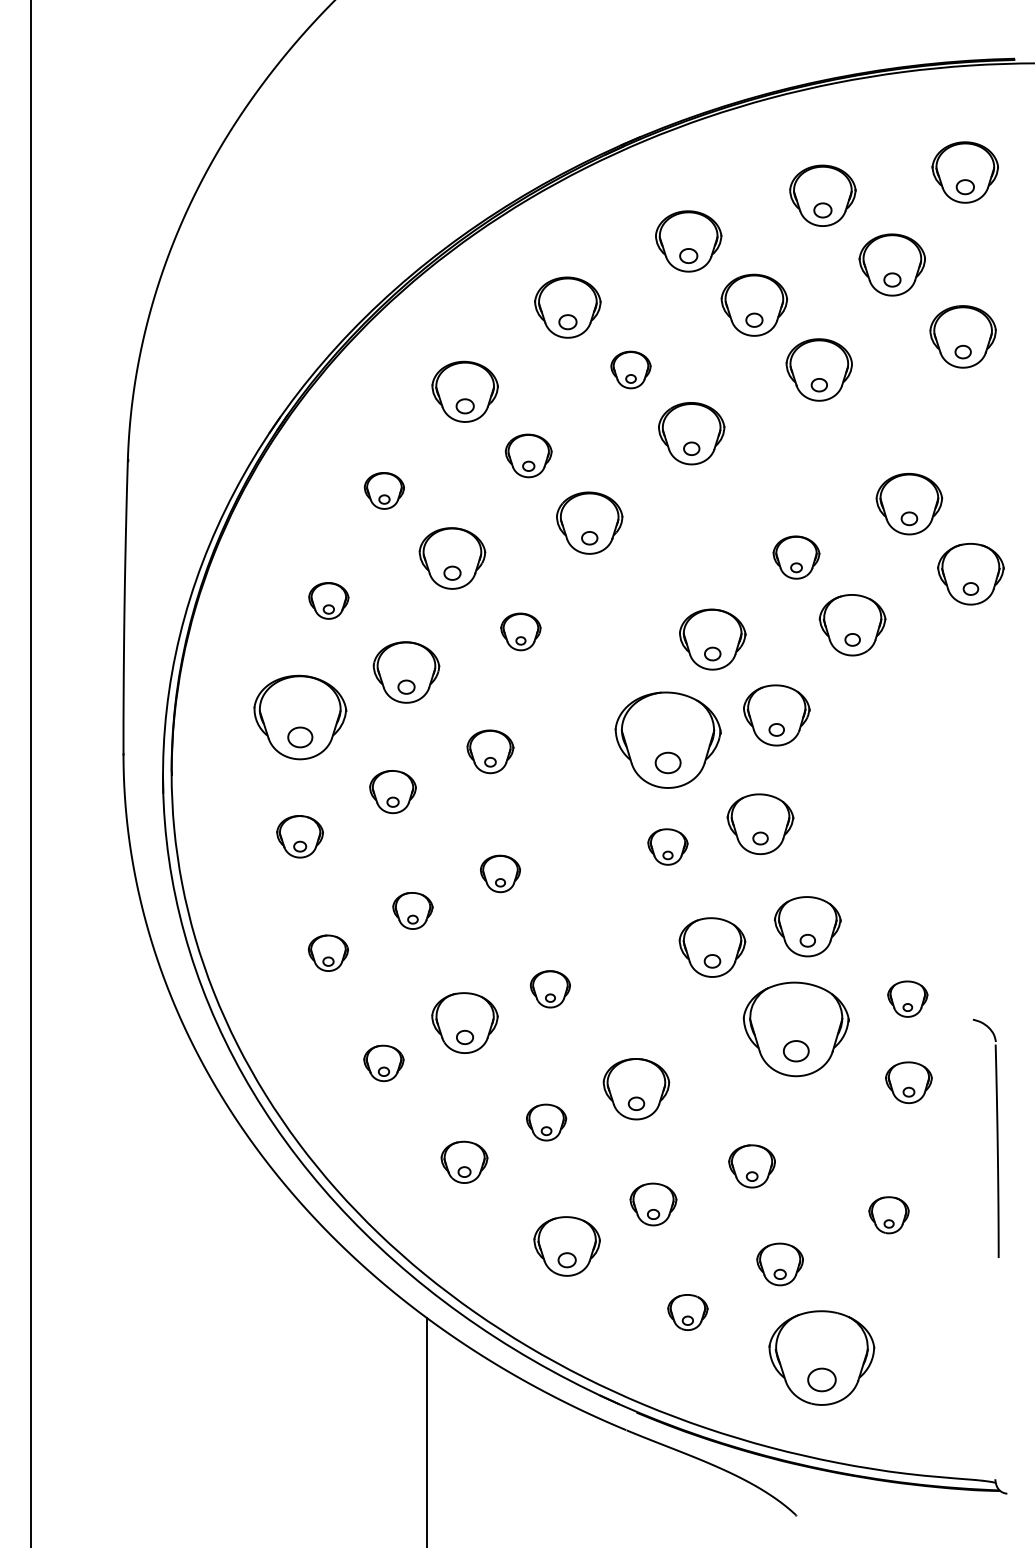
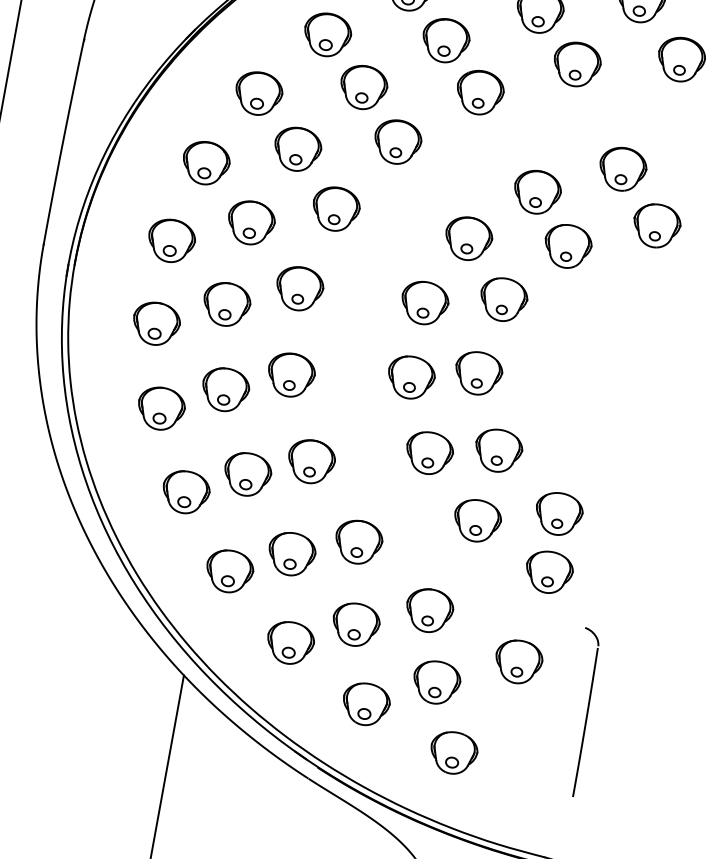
part: (630, 369) -> (445, 40), size x1.67
part: (528, 455) -> (363, 87), size x1.43
part: (384, 490) -> (258, 93), size x1.67
part: (796, 557) -> (537, 192), size x1.43
part: (328, 600) -> (206, 163), size x1.67
part: (520, 631) -> (335, 208), size x1.67
part: (300, 717) -> (171, 240), size x0.71
part: (667, 739) -> (424, 302), size x0.62
part: (490, 751) -> (299, 288), size x1.43
part: (392, 791) -> (226, 304), size x1.43
part: (299, 836) -> (155, 323), size x1.43
part: (667, 846) -> (410, 377), size x1.67
part: (500, 873) -> (291, 374), size x1.67
part: (412, 910) -> (225, 389), size x1.67
part: (328, 952) -> (161, 408), size x1.67
part: (550, 989) -> (311, 462), size x1.67
part: (907, 998) -> (558, 513), size x1.67
part: (795, 1029) -> (476, 520), size x0.62
part: (383, 1063) -> (185, 492), size x1.67
part: (908, 1082) -> (548, 572), size x1.43
part: (546, 1122) -> (291, 554), size x1.67
part: (996, 1137) -> (586, 712), moved
part: (464, 1162) -> (229, 571), size x1.43
part: (751, 1166) -> (428, 610), size x1.43
part: (653, 1204) -> (355, 624), size x1.43
part: (888, 1215) -> (518, 662), size x1.67
part: (779, 1264) -> (436, 682), size x1.43
part: (687, 1312) -> (365, 704), size x1.67
part: (821, 1357) -> (453, 752), size x0.62

